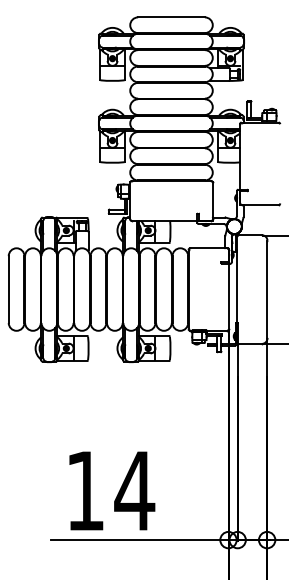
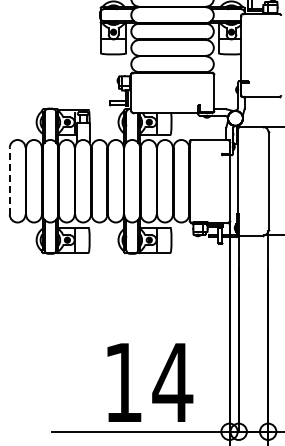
line: (8, 289) -> (9, 181), solid -> dashed
text: (112, 490) -> (150, 382), moved

